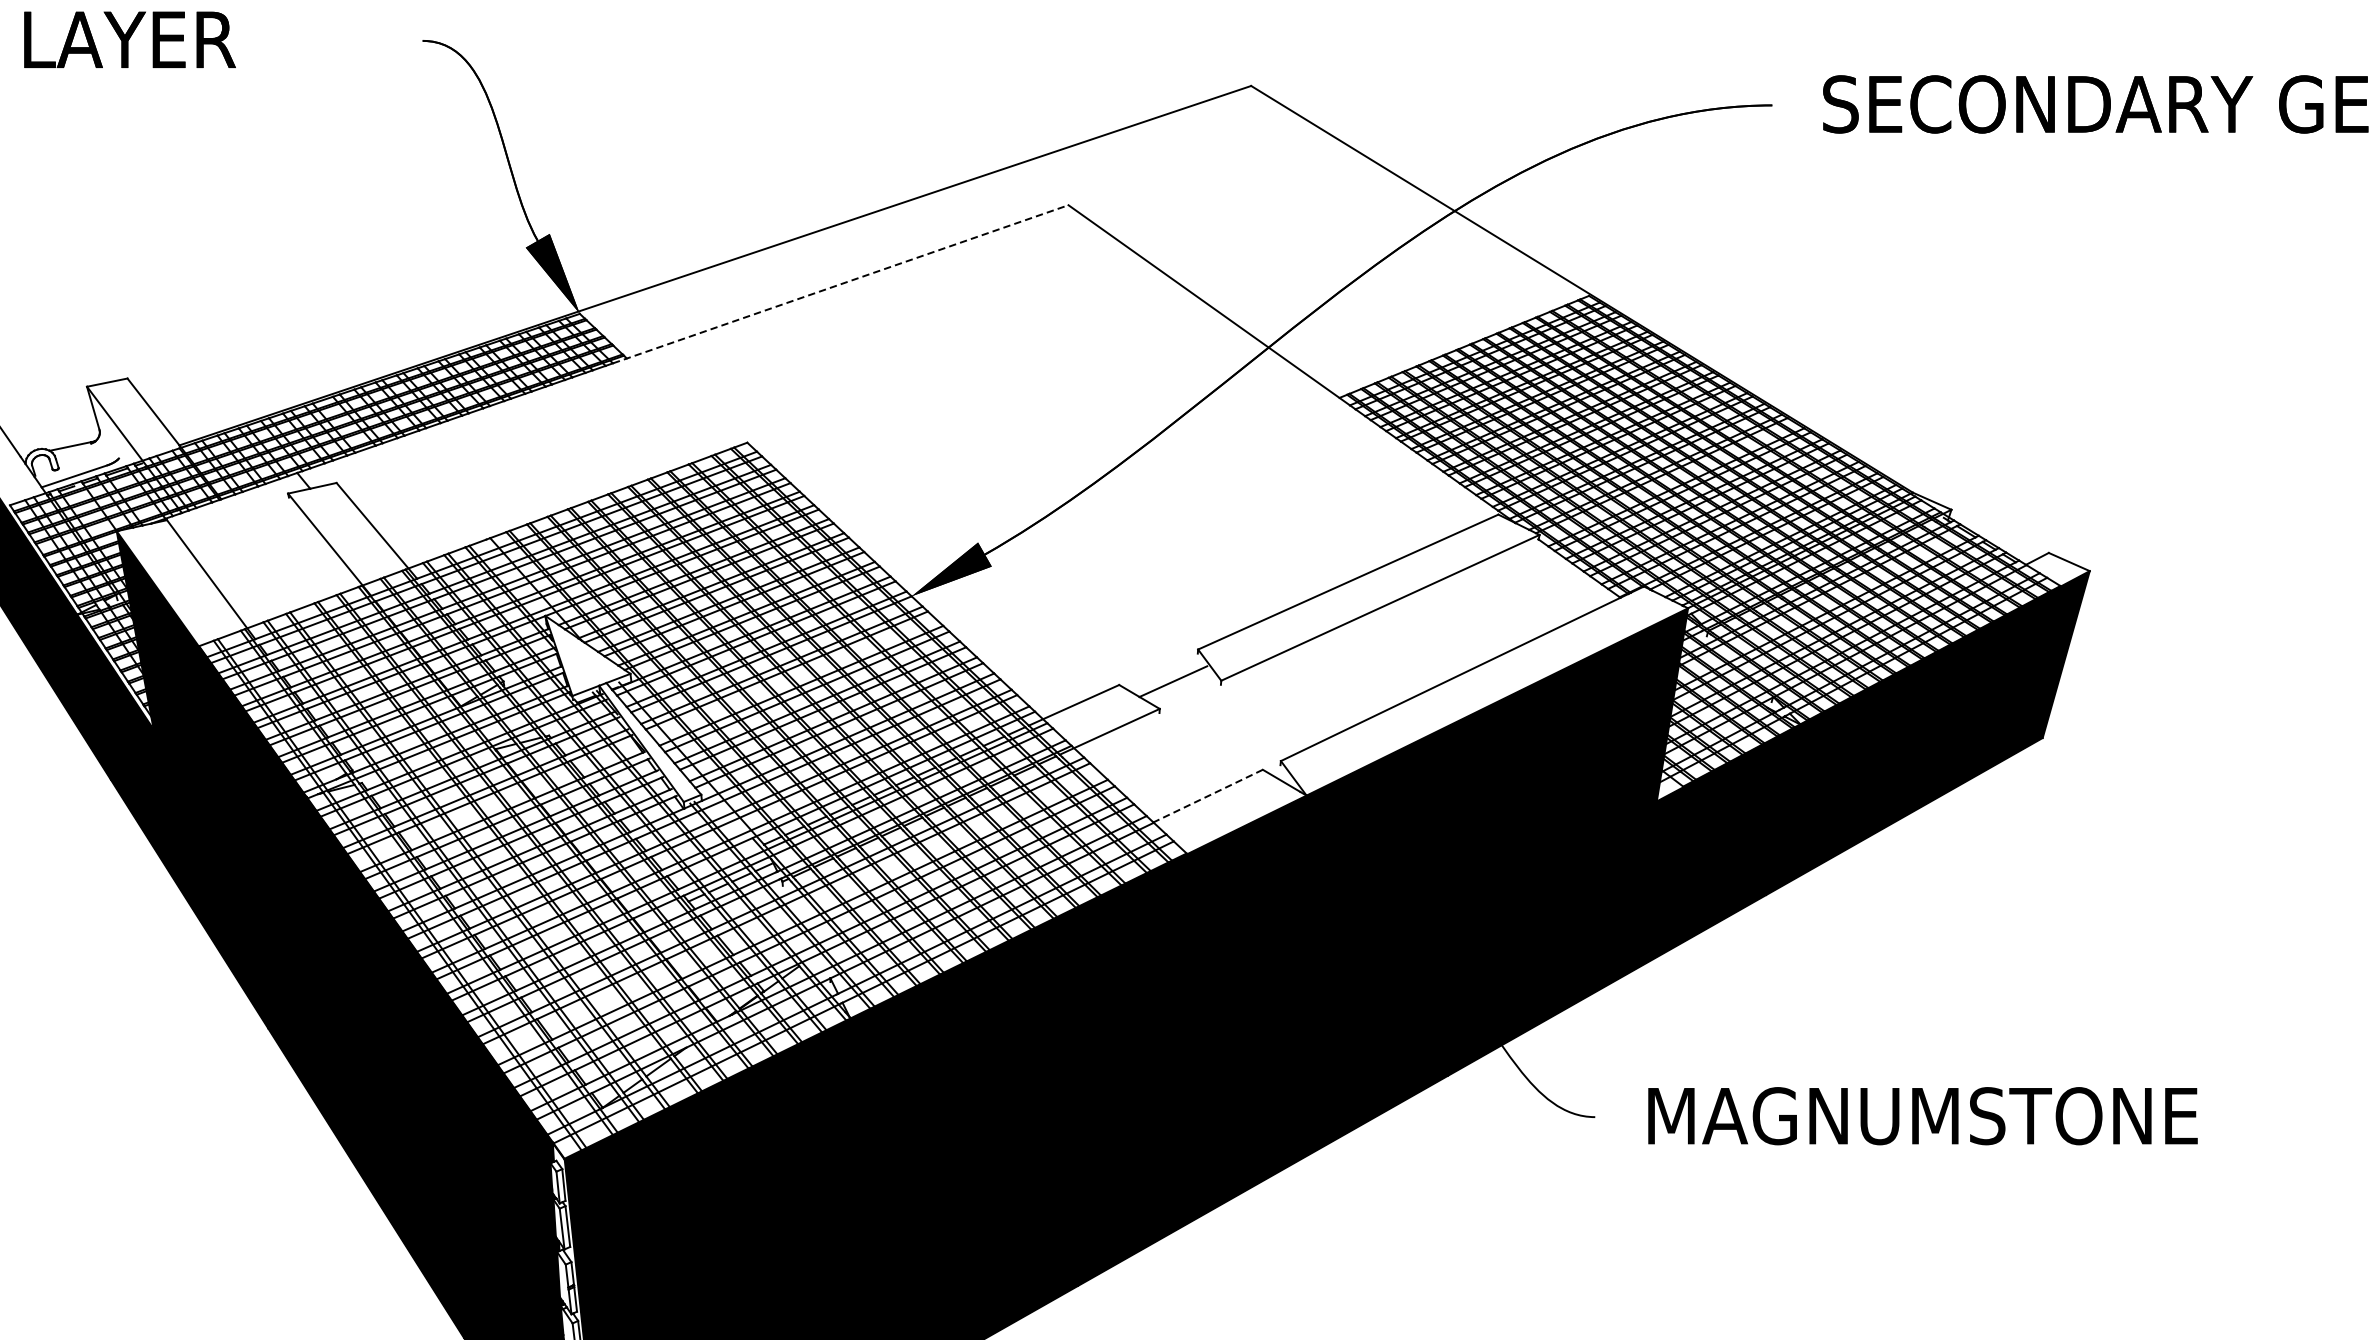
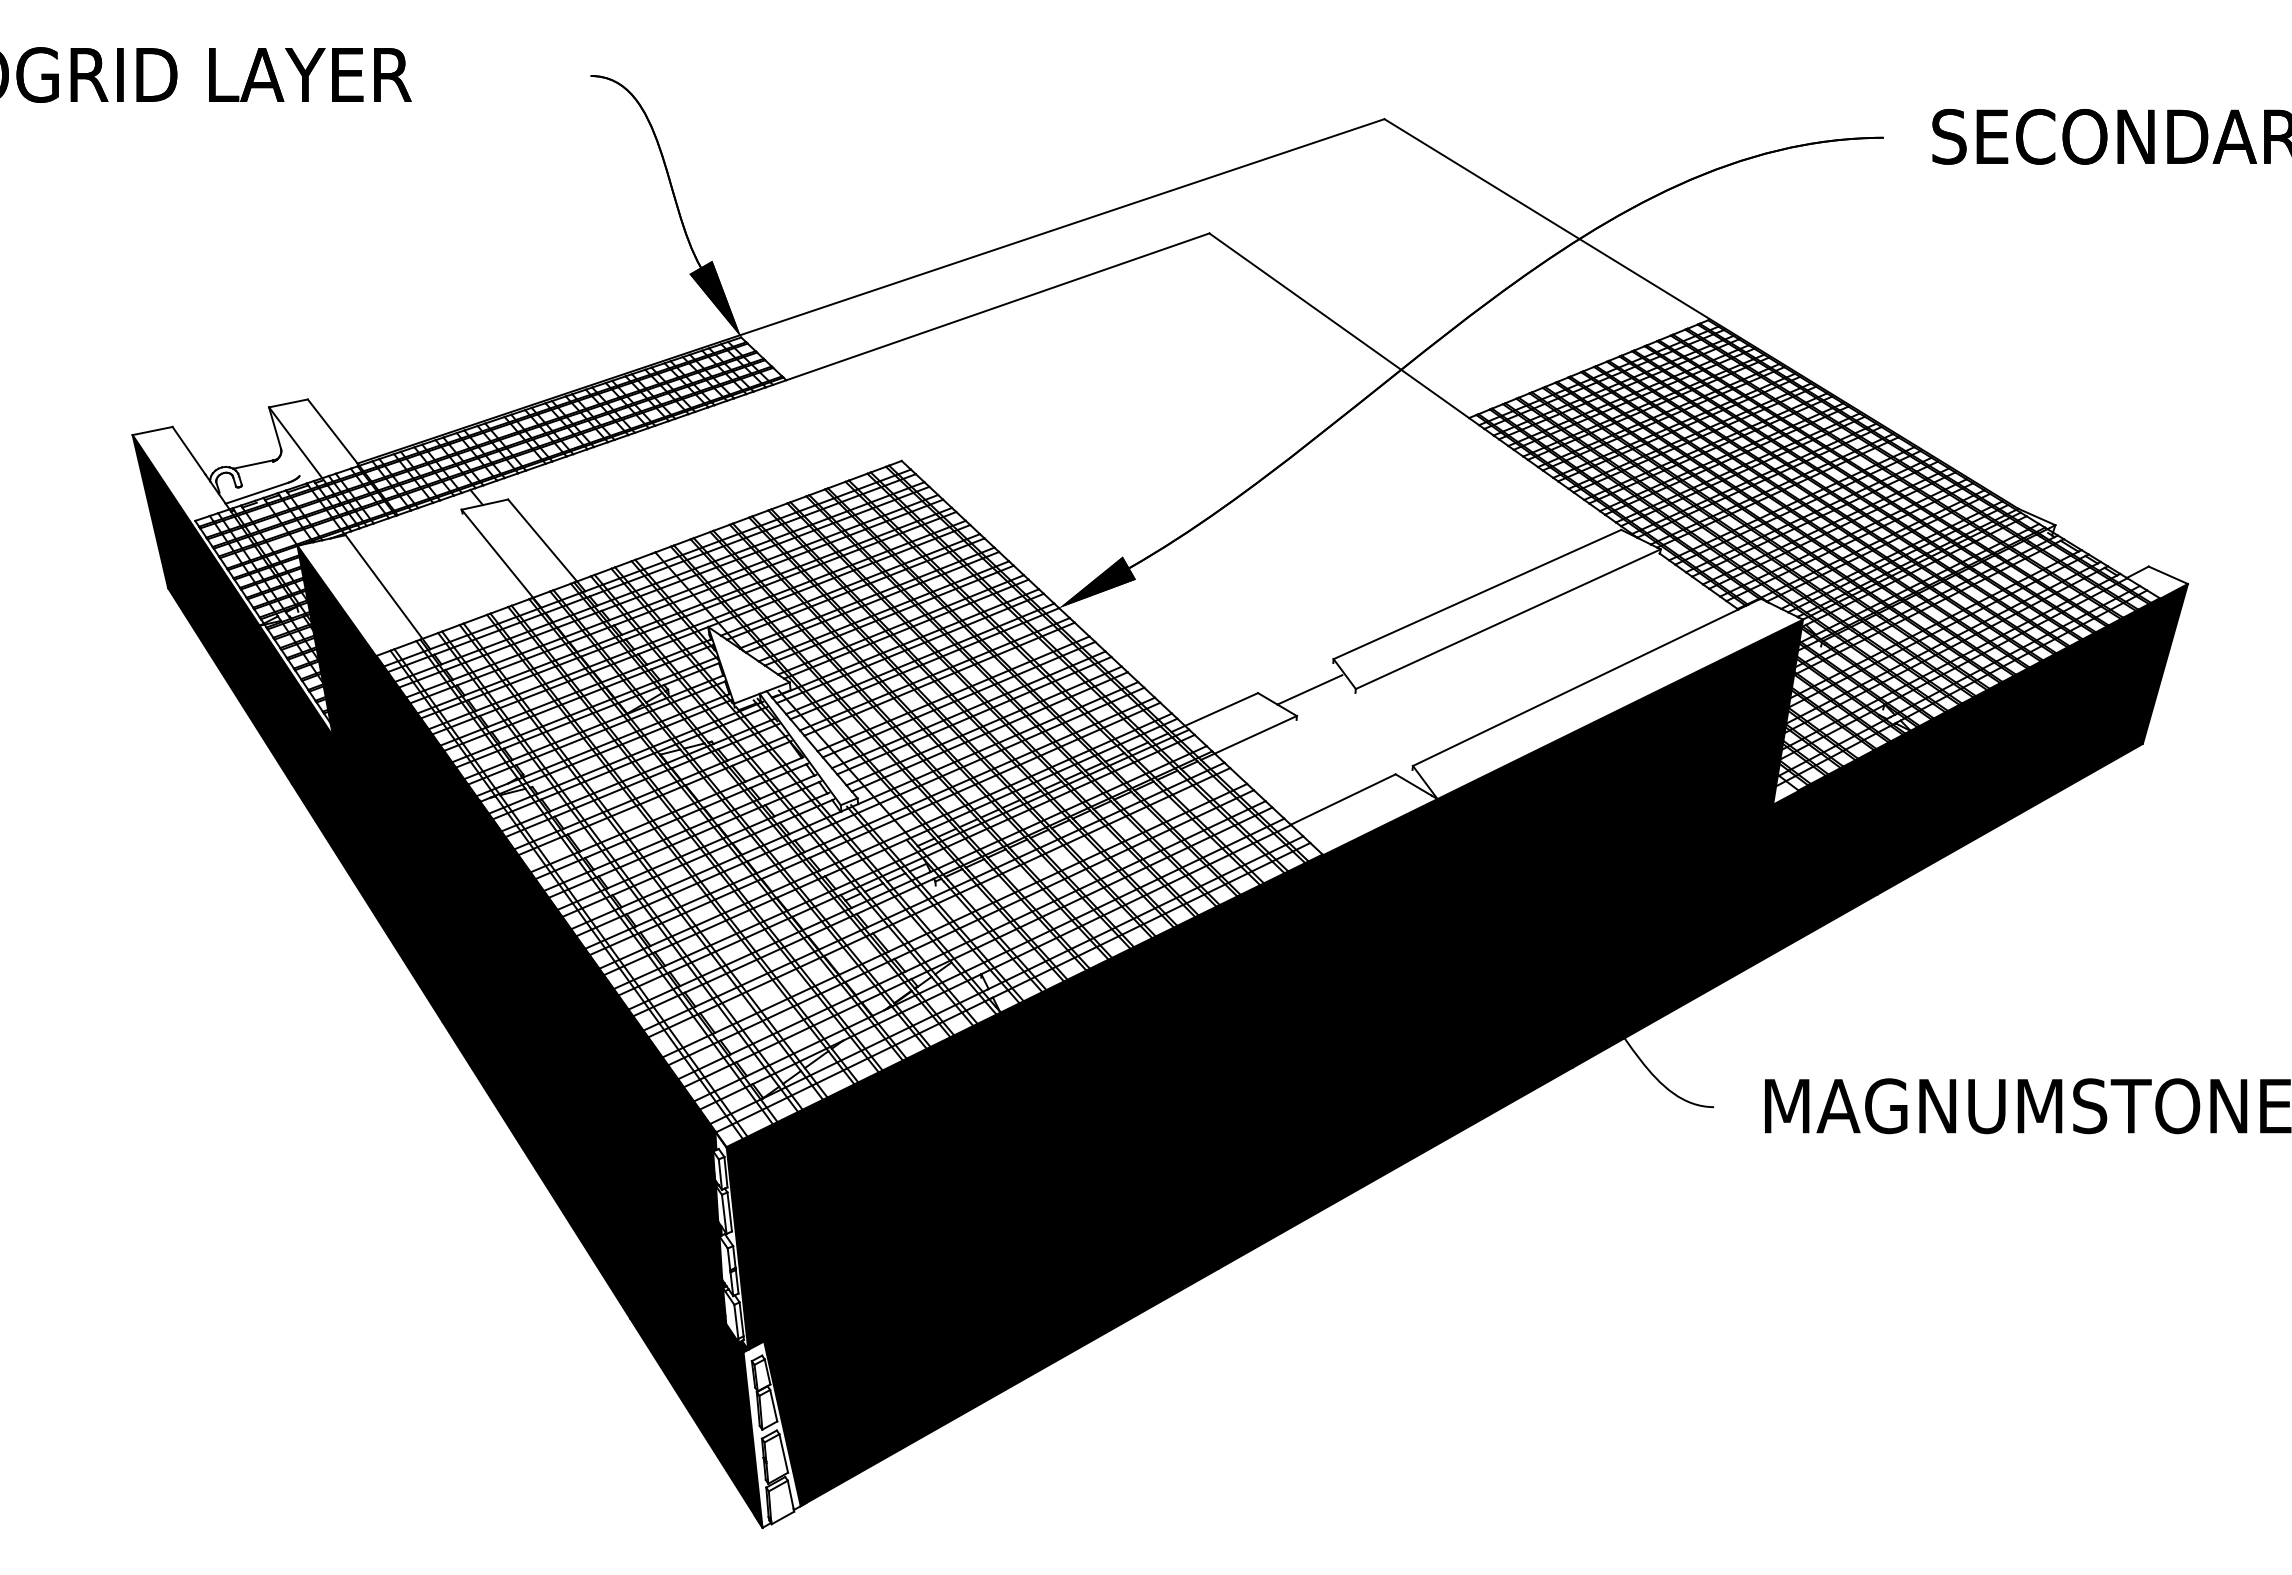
line: (841, 284) -> (991, 309), dashed -> solid
line: (1207, 796) -> (1342, 799), dashed -> solid

